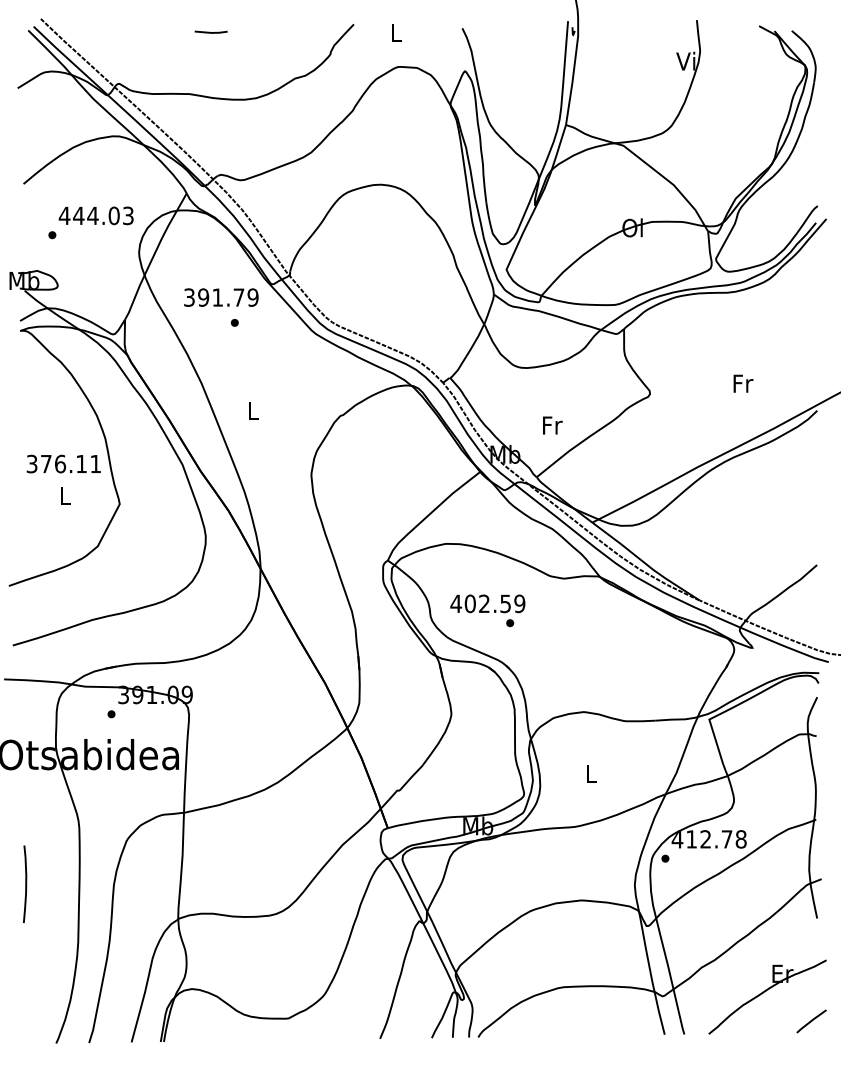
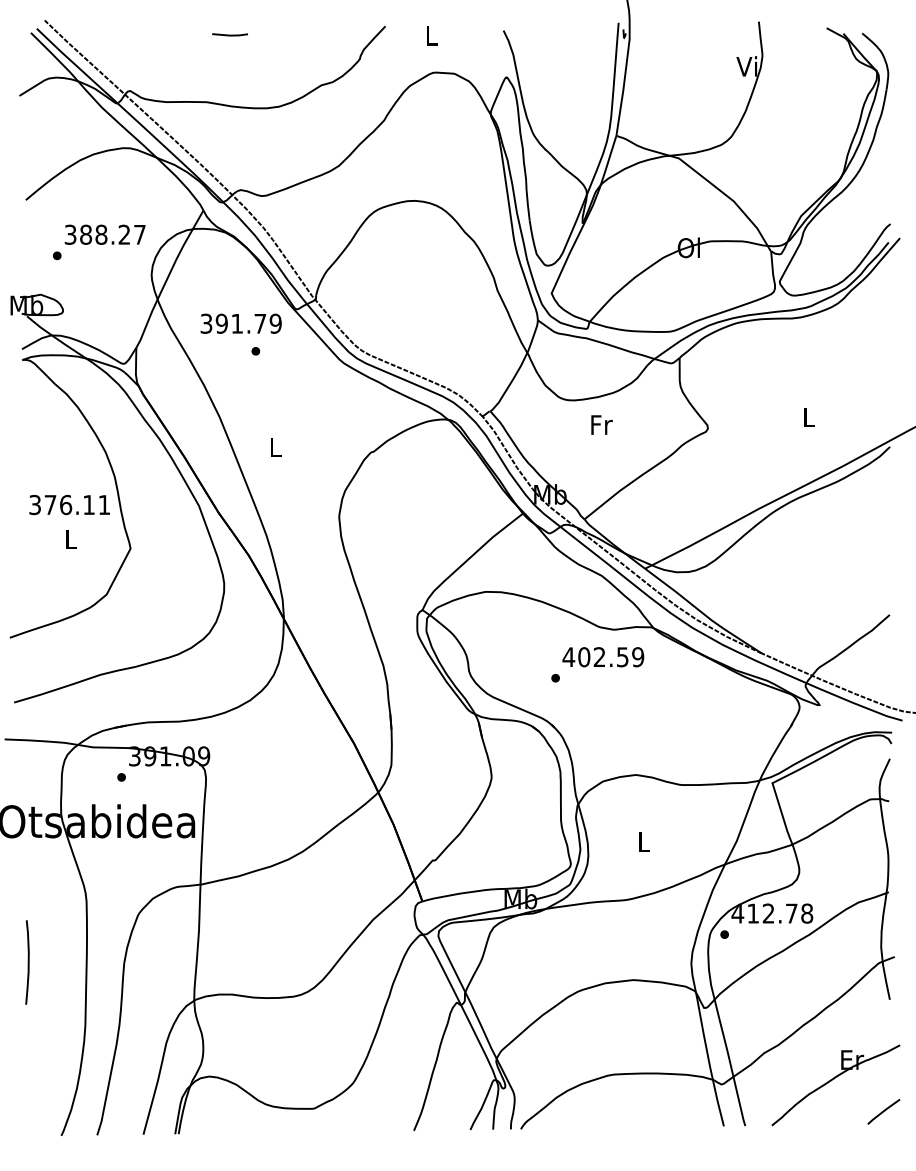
text: (95, 215) -> (104, 234), 444.03 -> 388.27
text: (743, 383) -> (809, 417), Fr -> L
text: (552, 425) -> (601, 424), moved
text: (488, 604) -> (603, 657), moved

